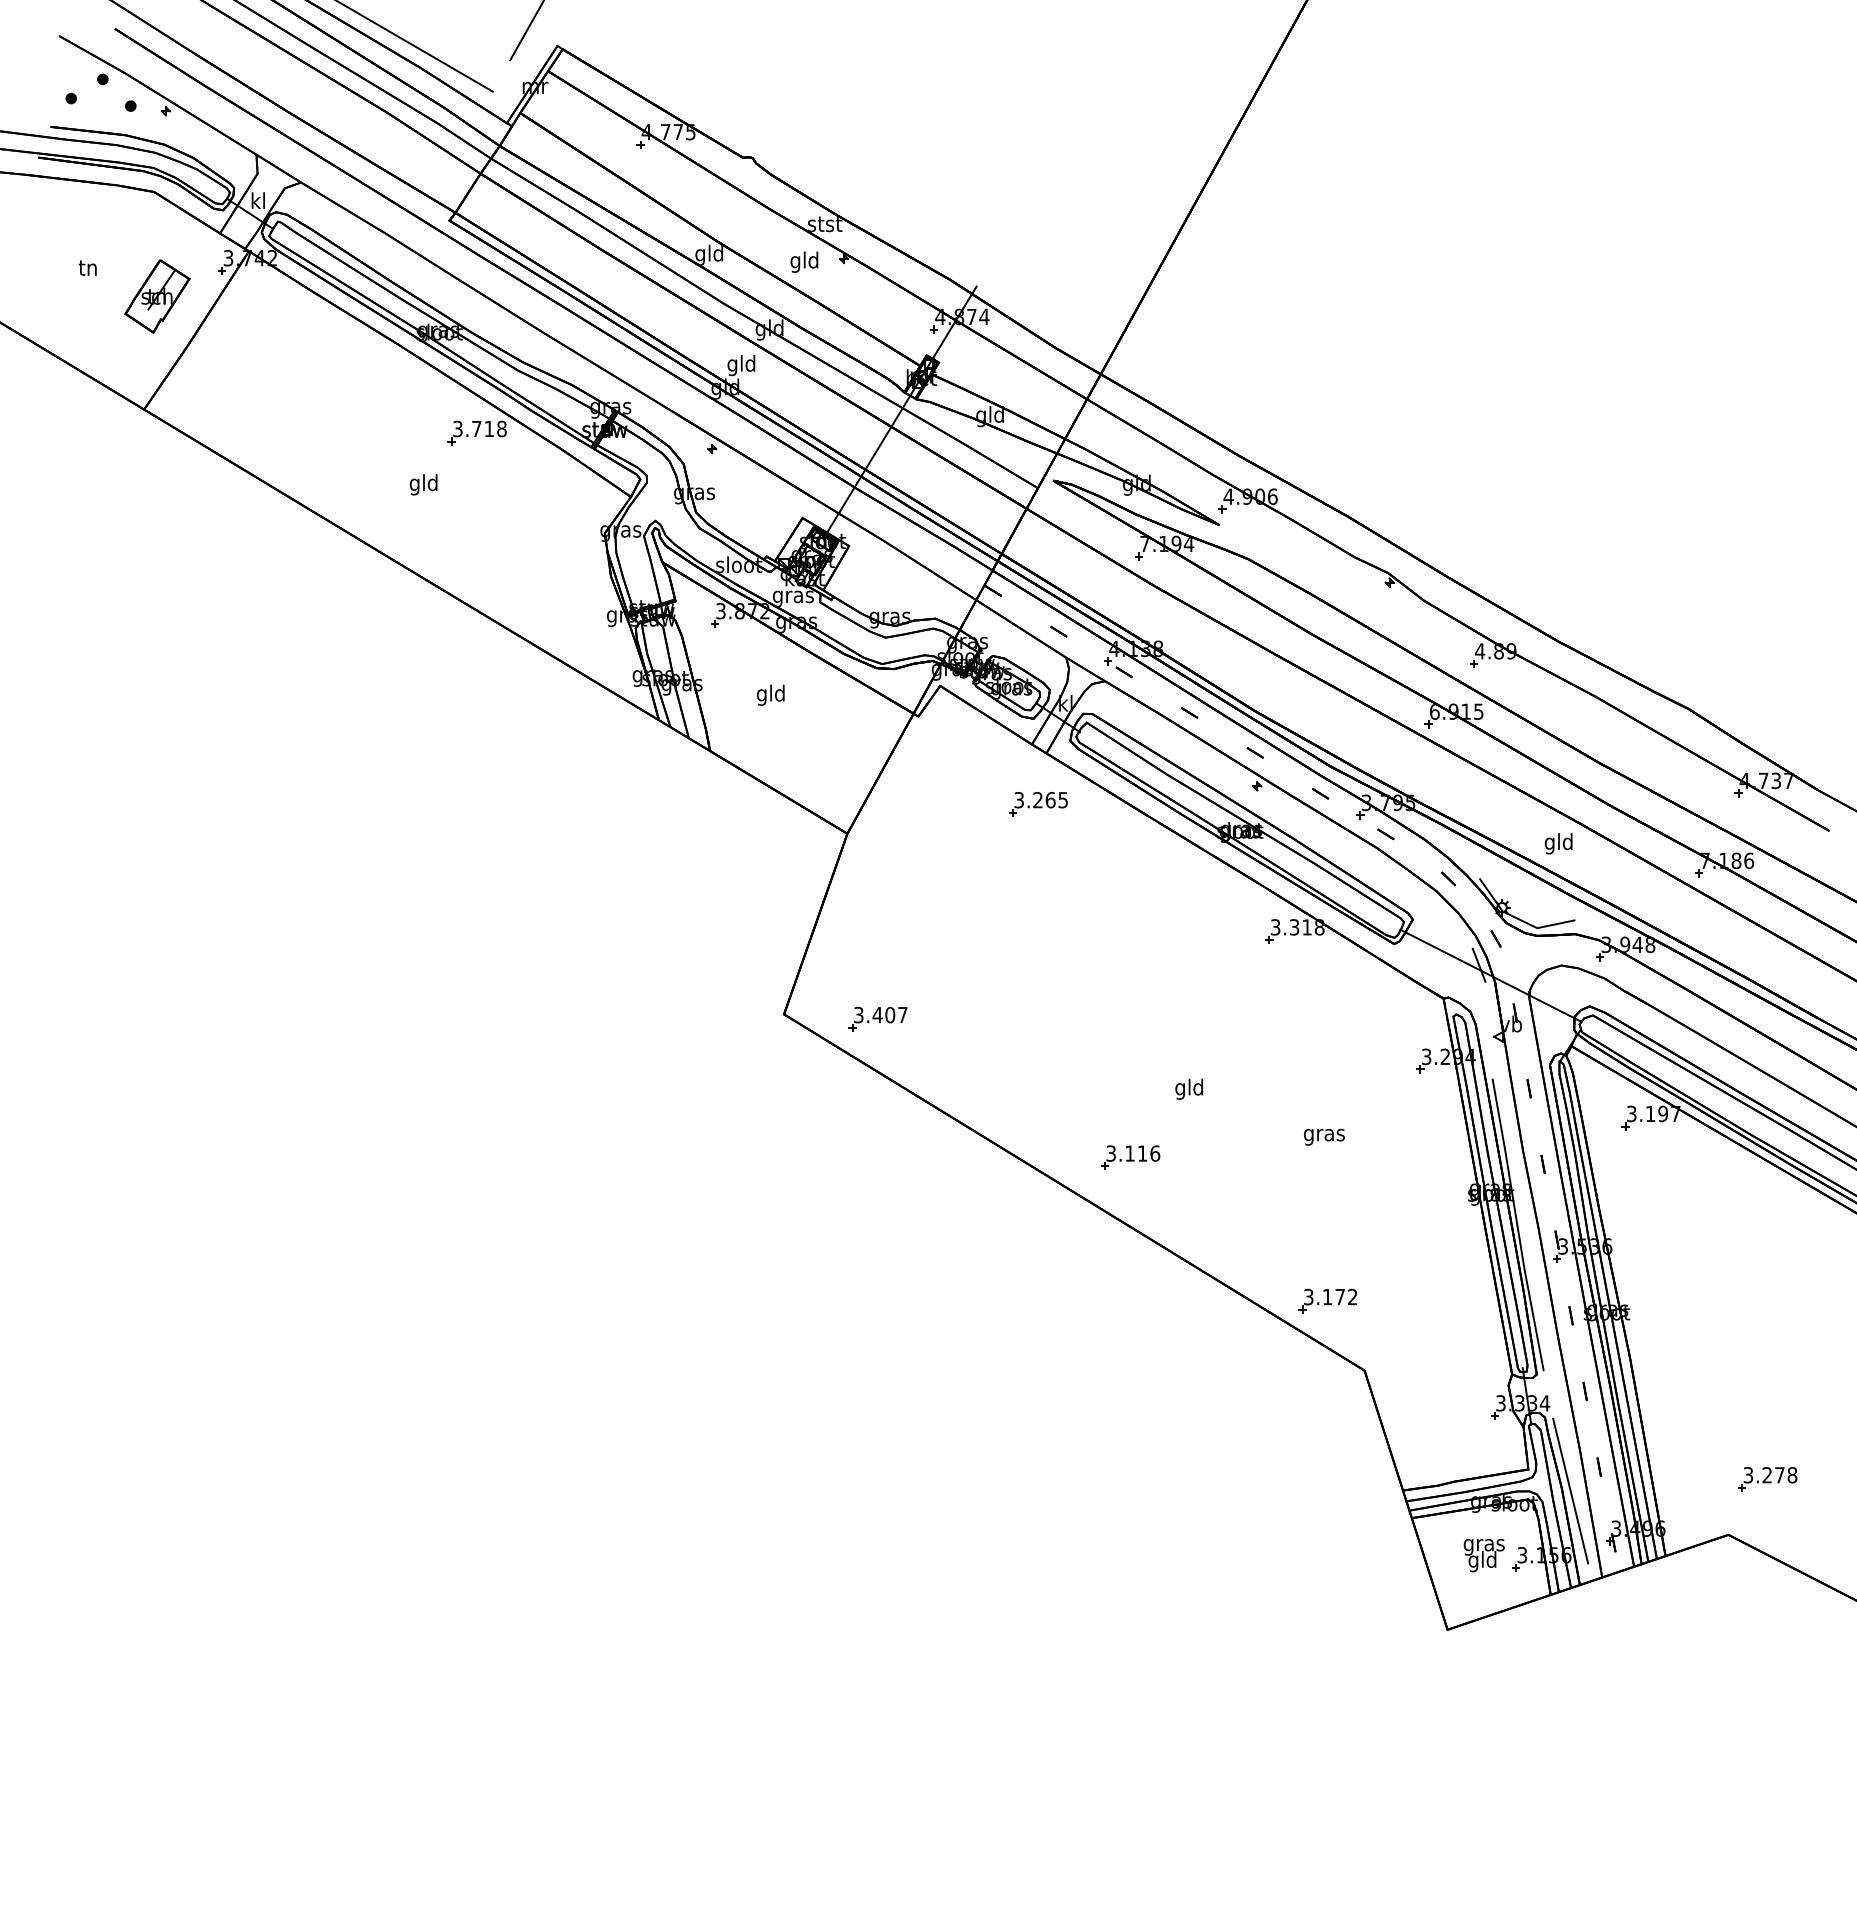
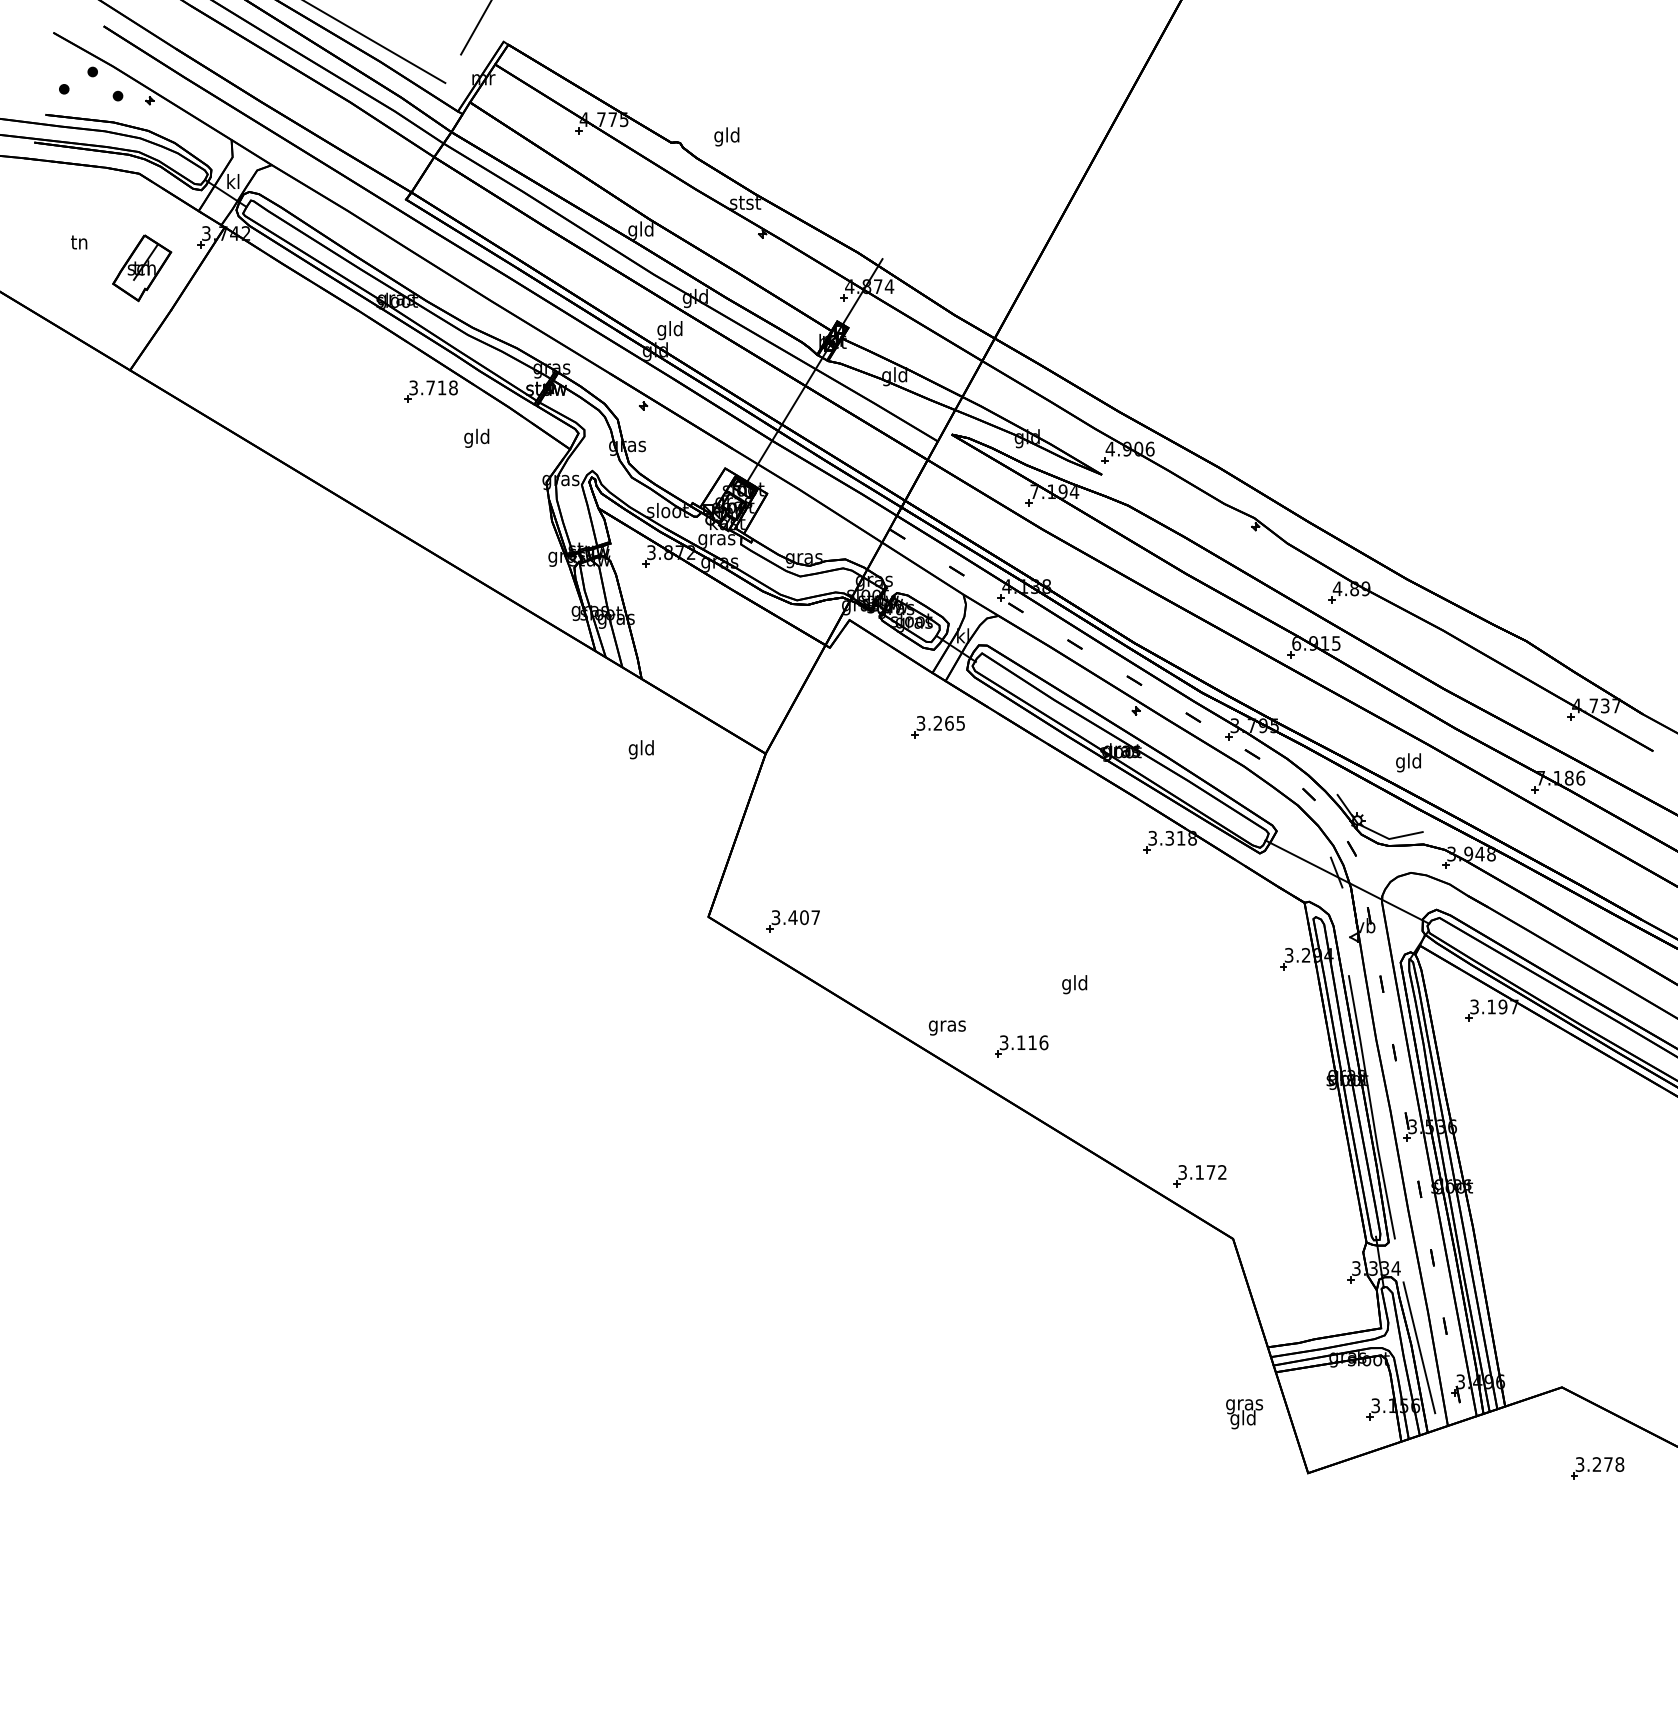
text: (804, 261) -> (726, 136), moved
text: (423, 484) -> (476, 438), moved
text: (770, 694) -> (641, 748), moved
text: (1324, 1137) -> (947, 1028), moved
part: (1767, 1479) -> (1597, 1468), moved
text: (1483, 1555) -> (1243, 1414), moved

